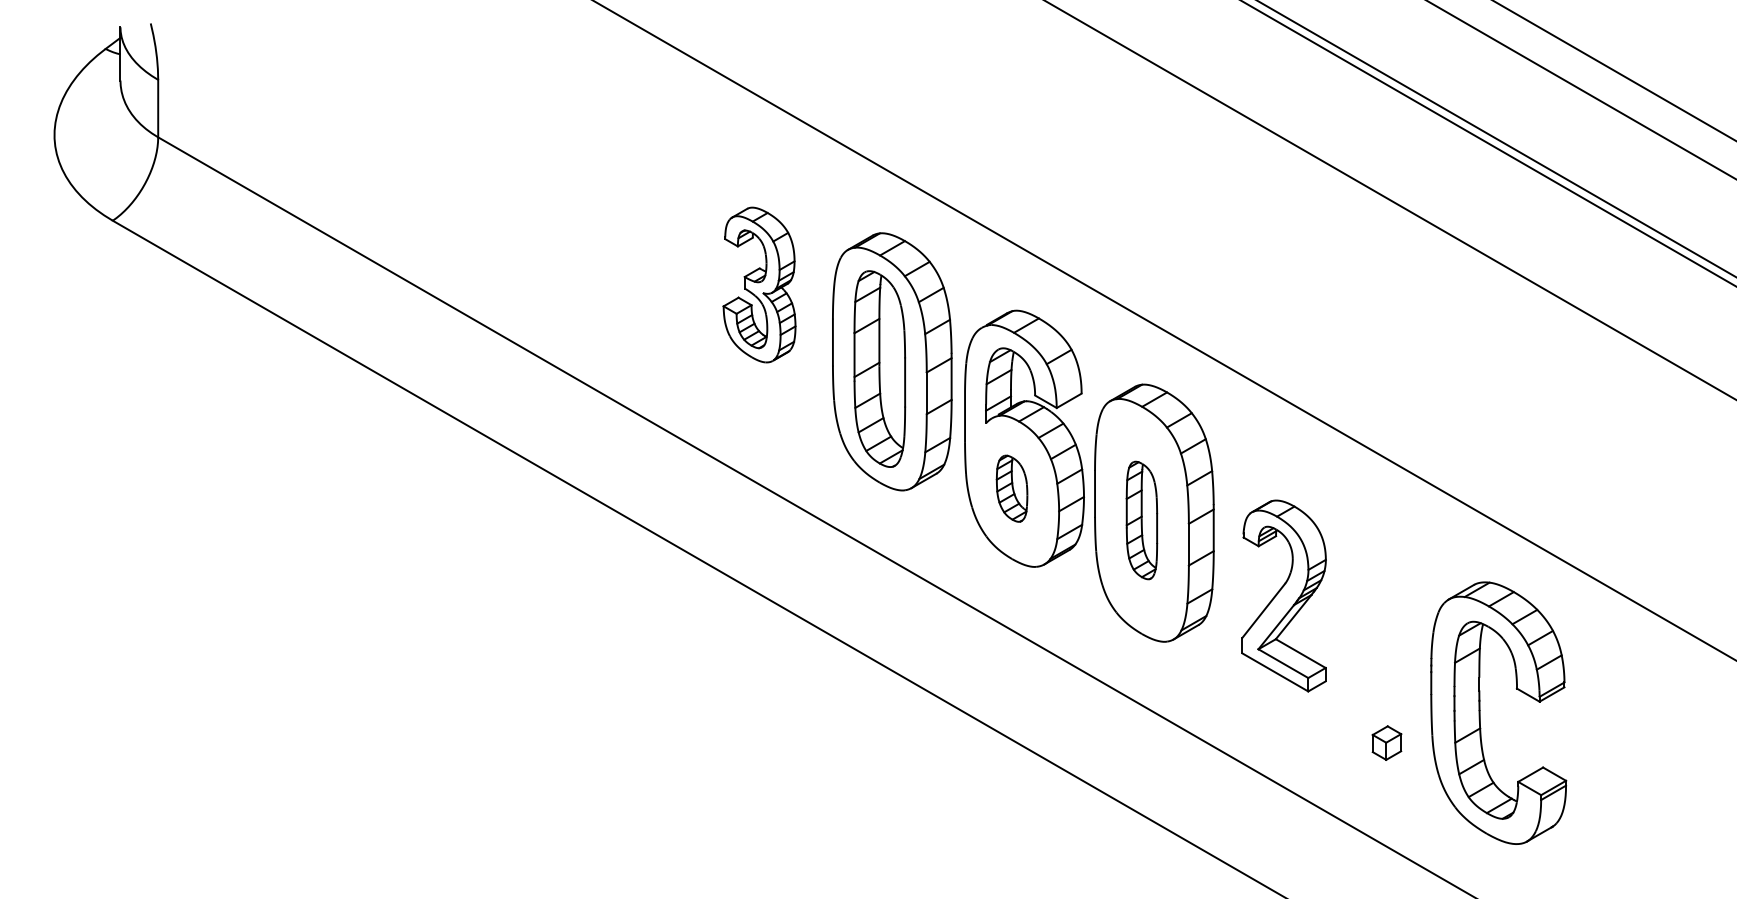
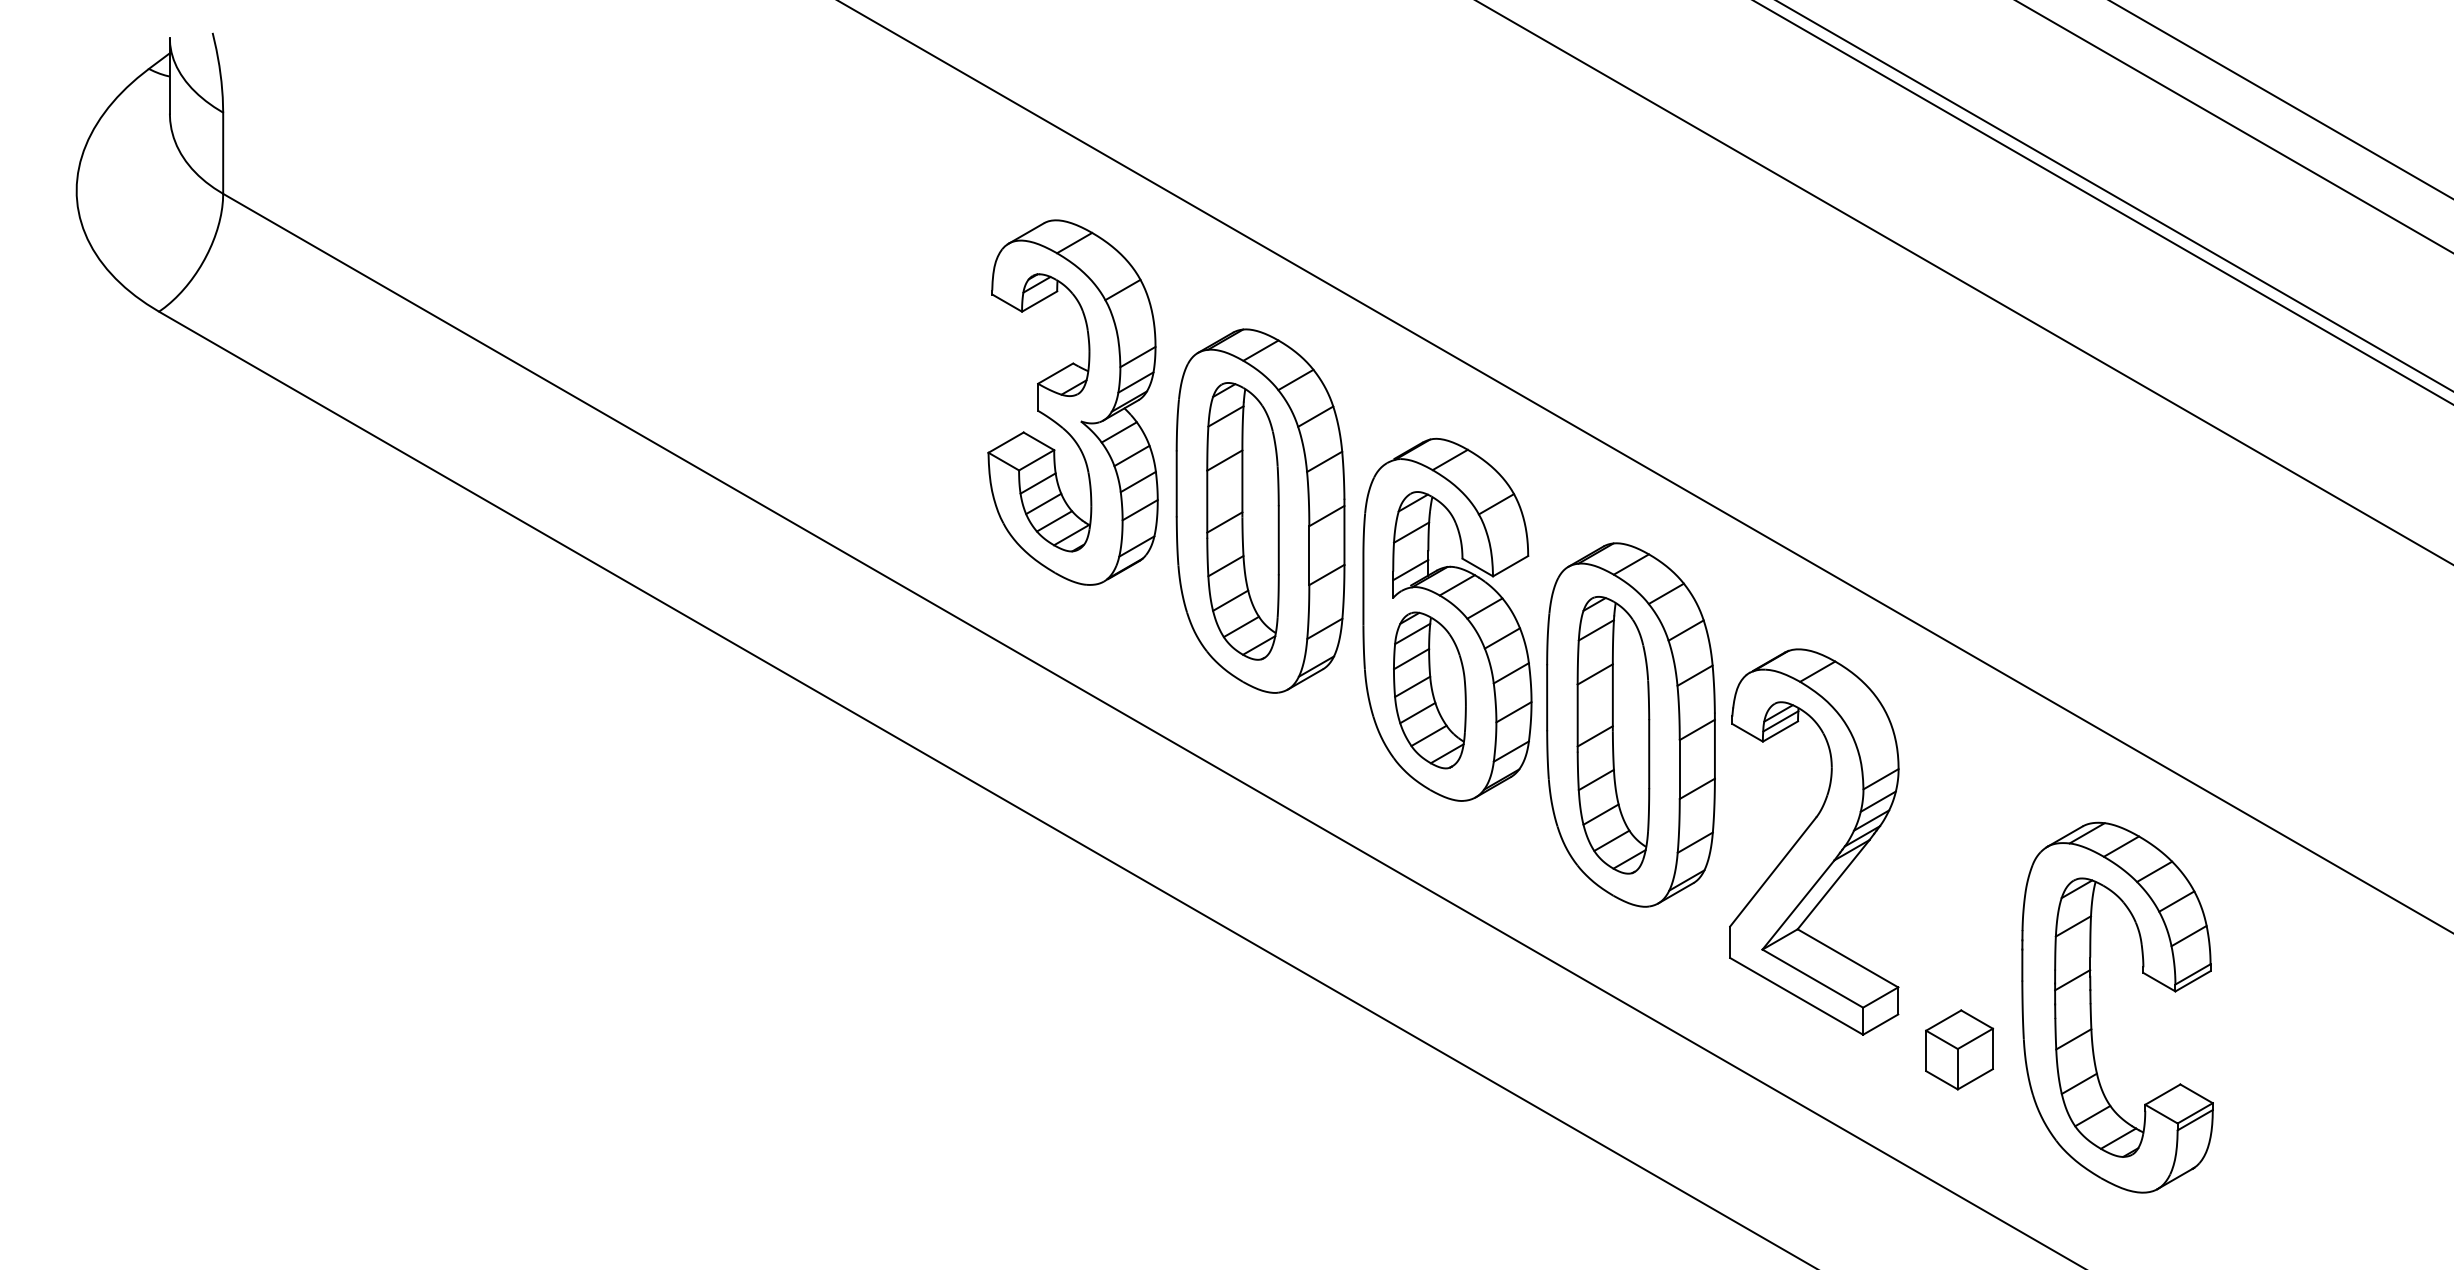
part: (759, 284) -> (1072, 402), size x1.67
part: (1011, 488) -> (1429, 690), size x1.67
part: (1141, 520) -> (1613, 735), size x1.67
part: (1284, 595) -> (1814, 841), size x1.43
line: (1466, 693) -> (2072, 980), added
part: (1386, 742) -> (1959, 1049), size x1.67

